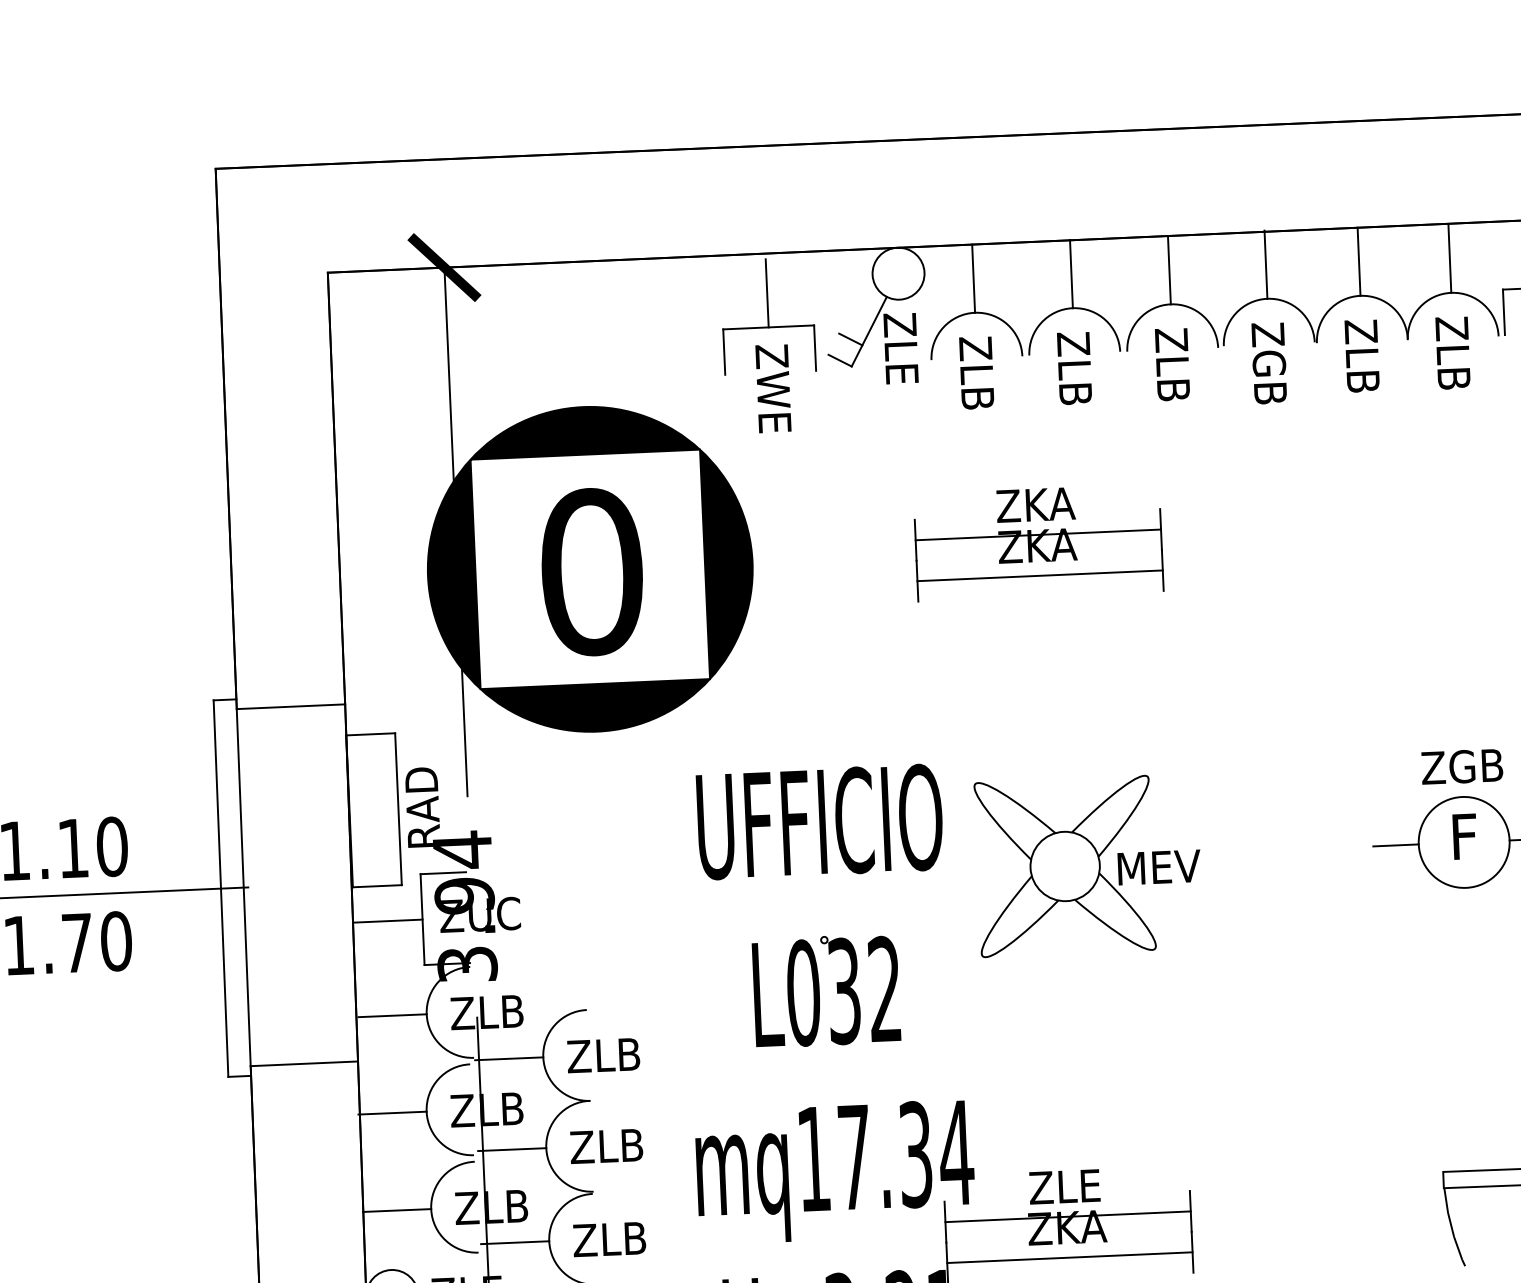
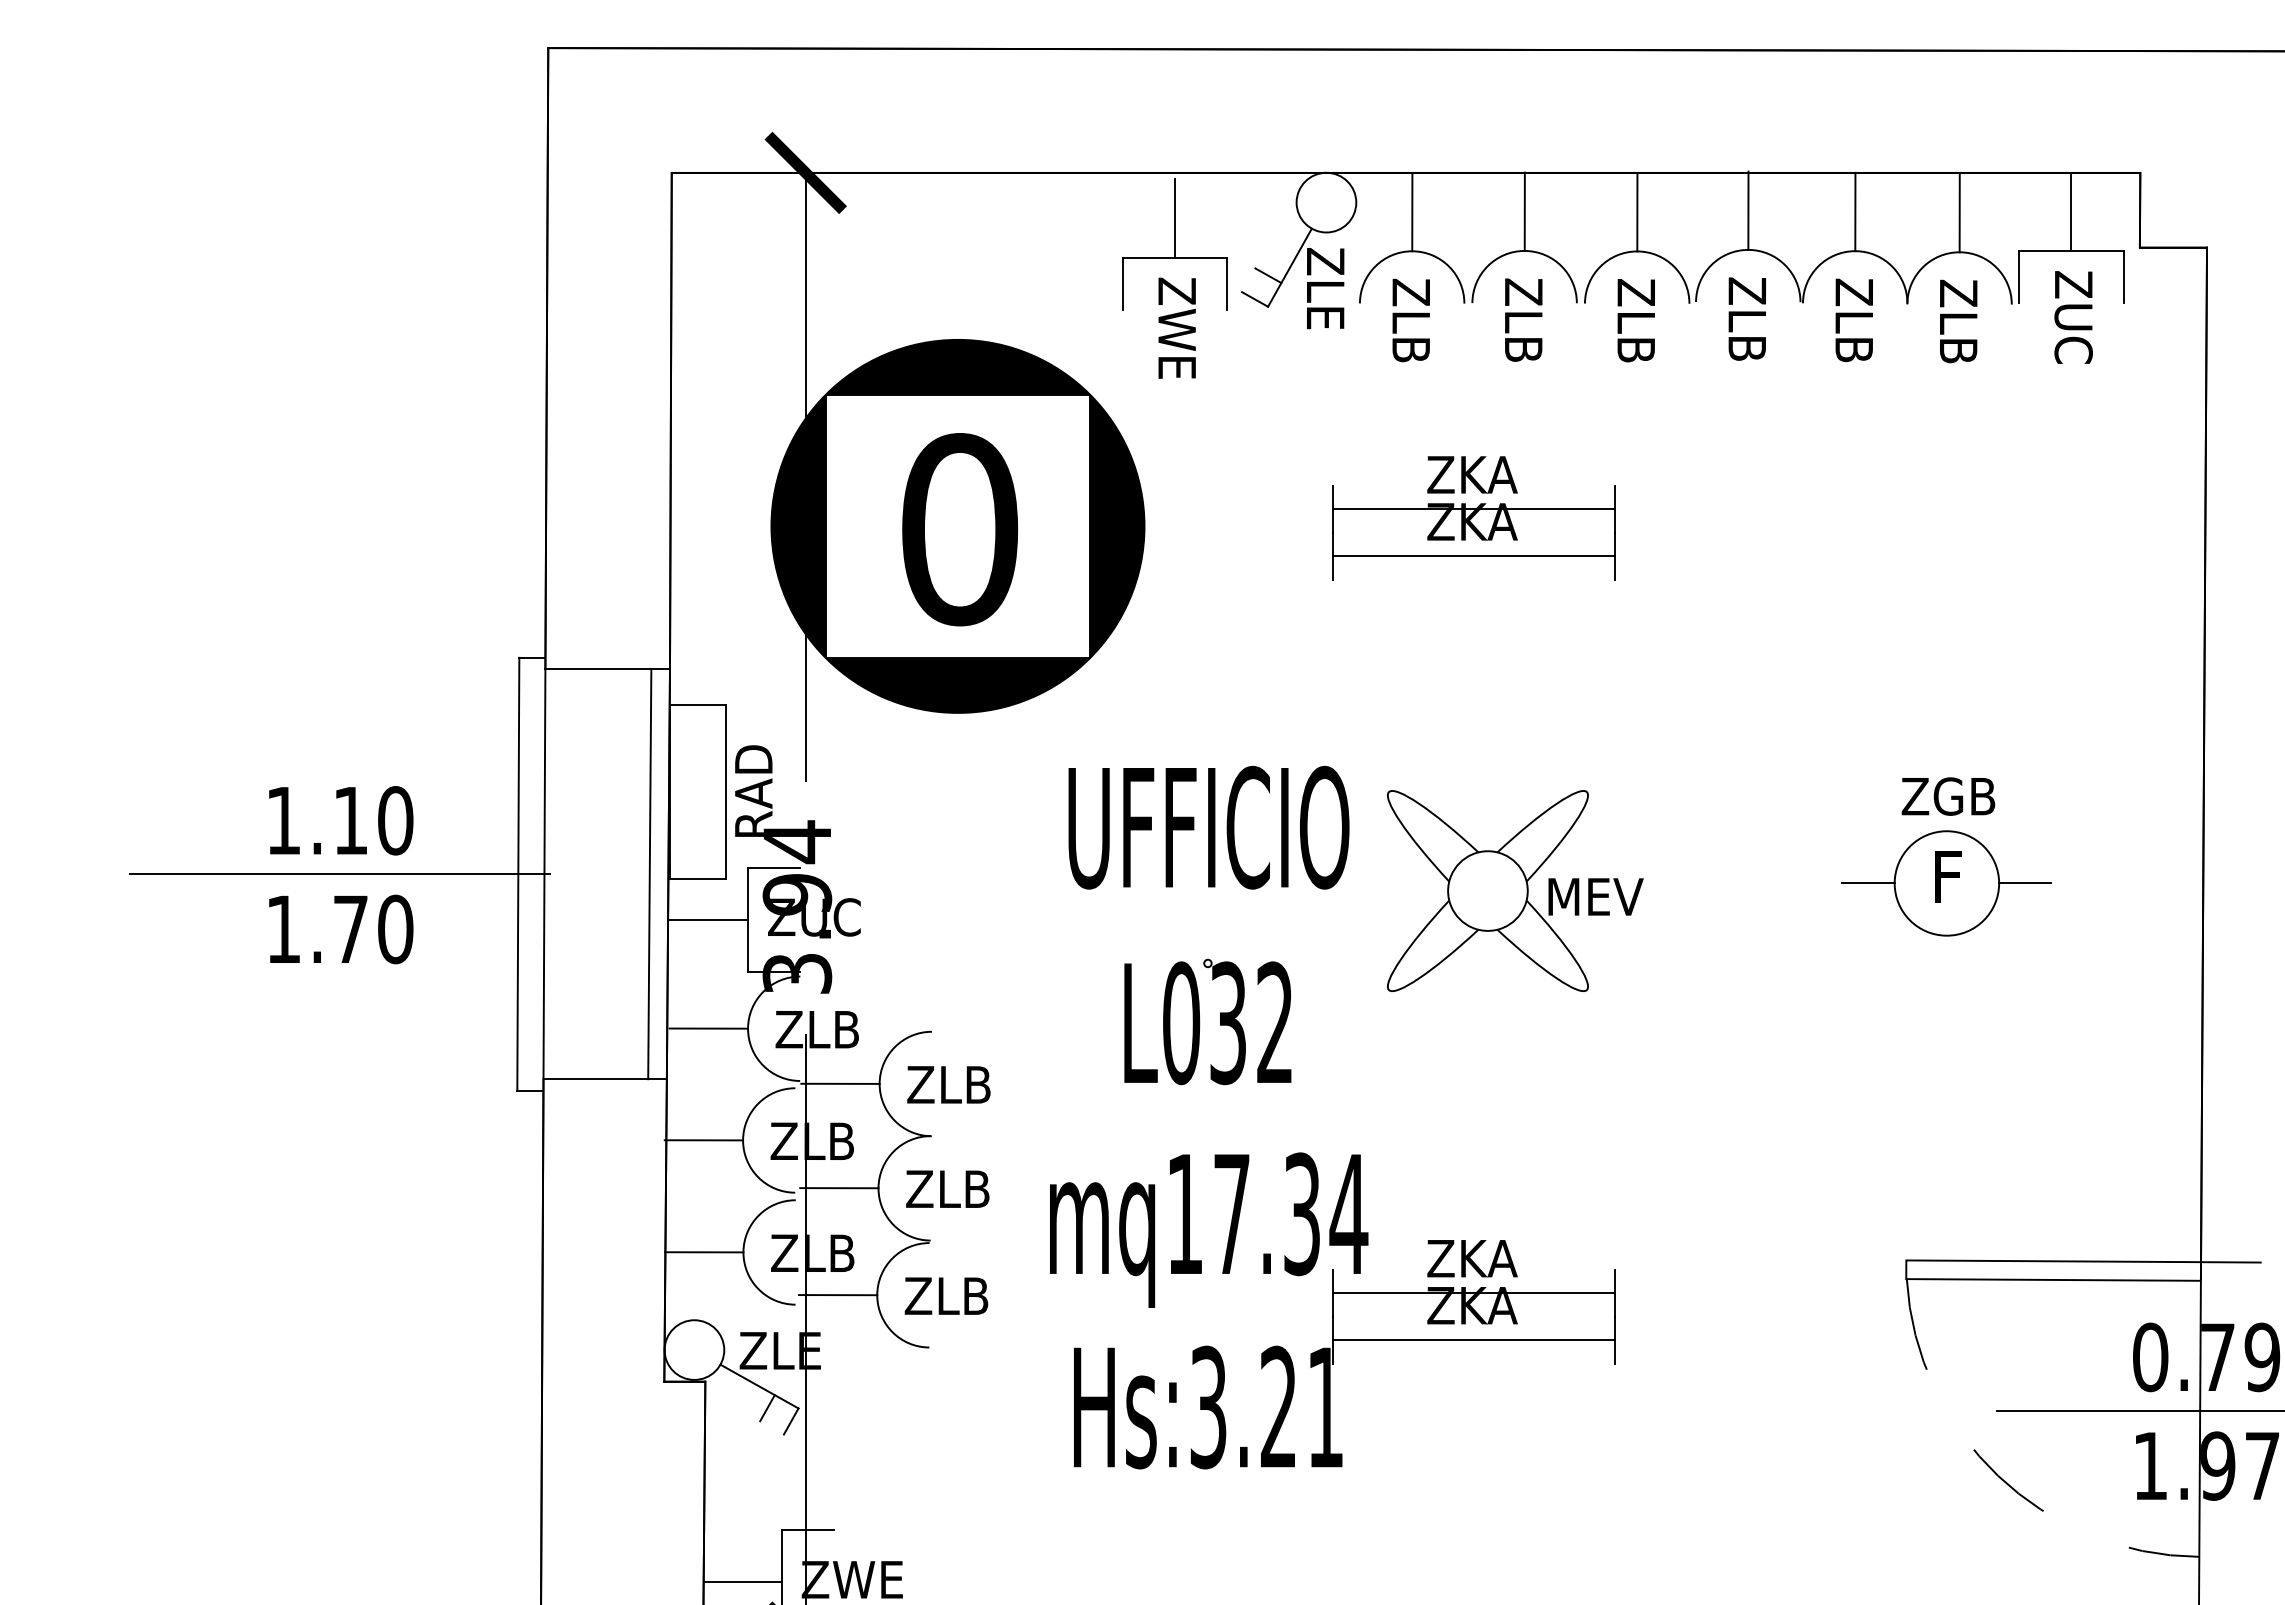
text: (1270, 376) -> (1747, 339), ZGB -> ZLB
line: (335, 883) -> (649, 873), added
text: (1065, 1186) -> (1472, 1258), ZLE -> ZKA

